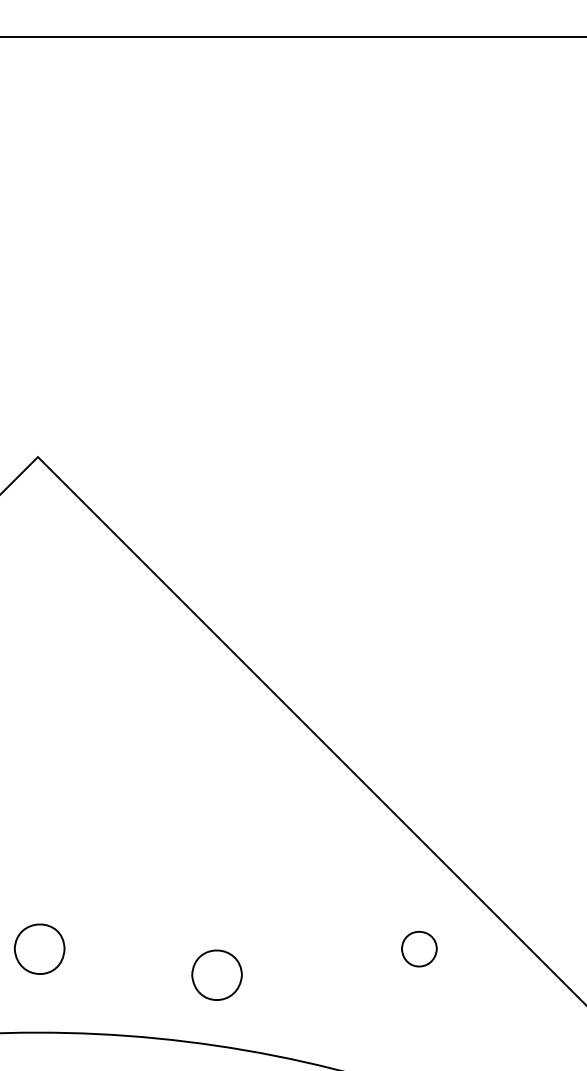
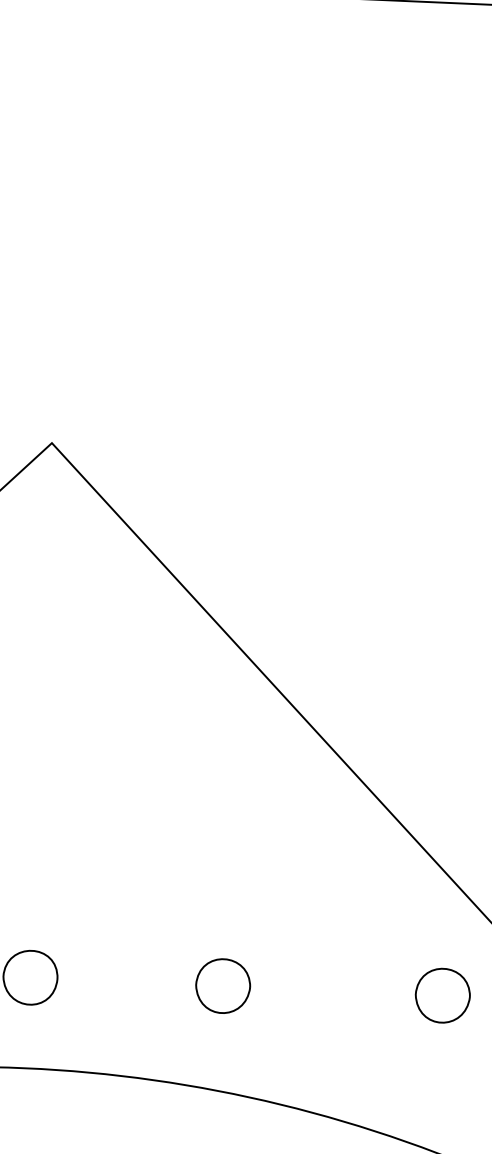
part: (419, 948) -> (443, 994), size x1.43
part: (216, 974) -> (222, 985), moved

